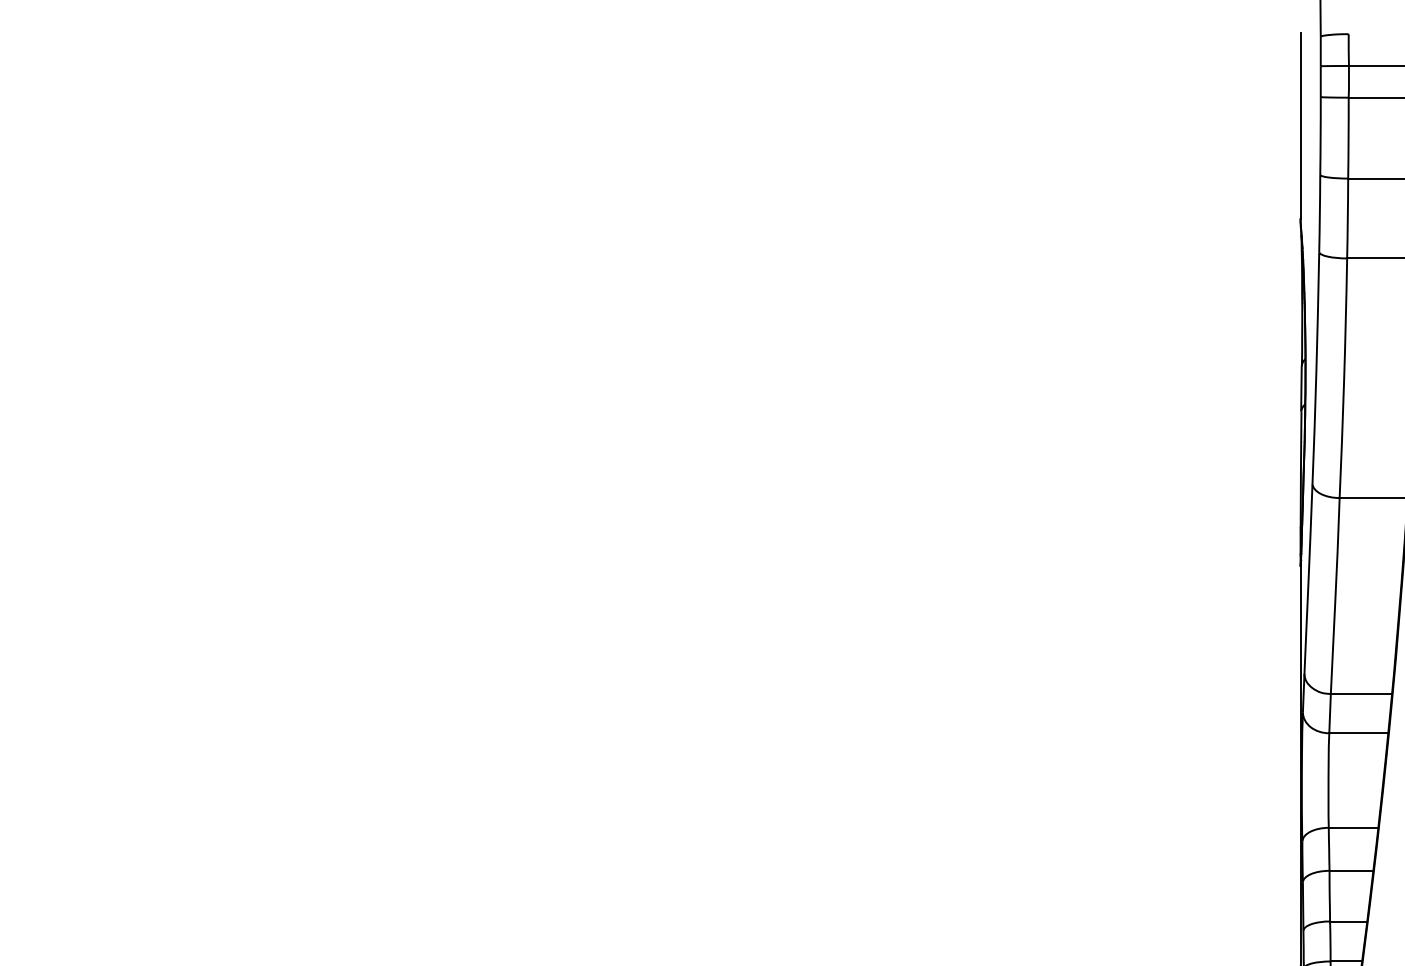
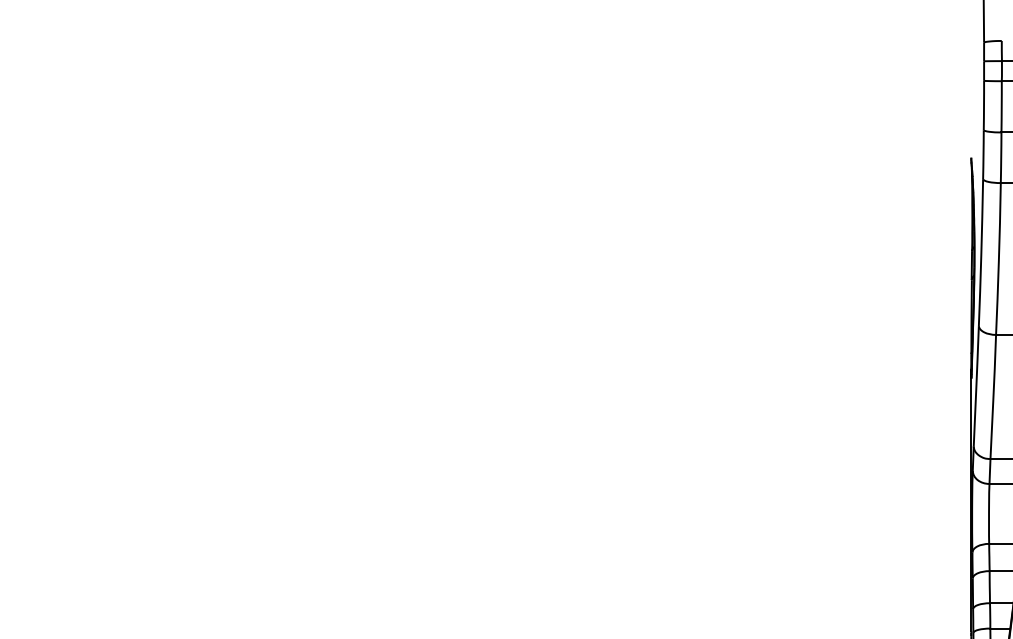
line: (1300, 124) -> (971, 98), removed

